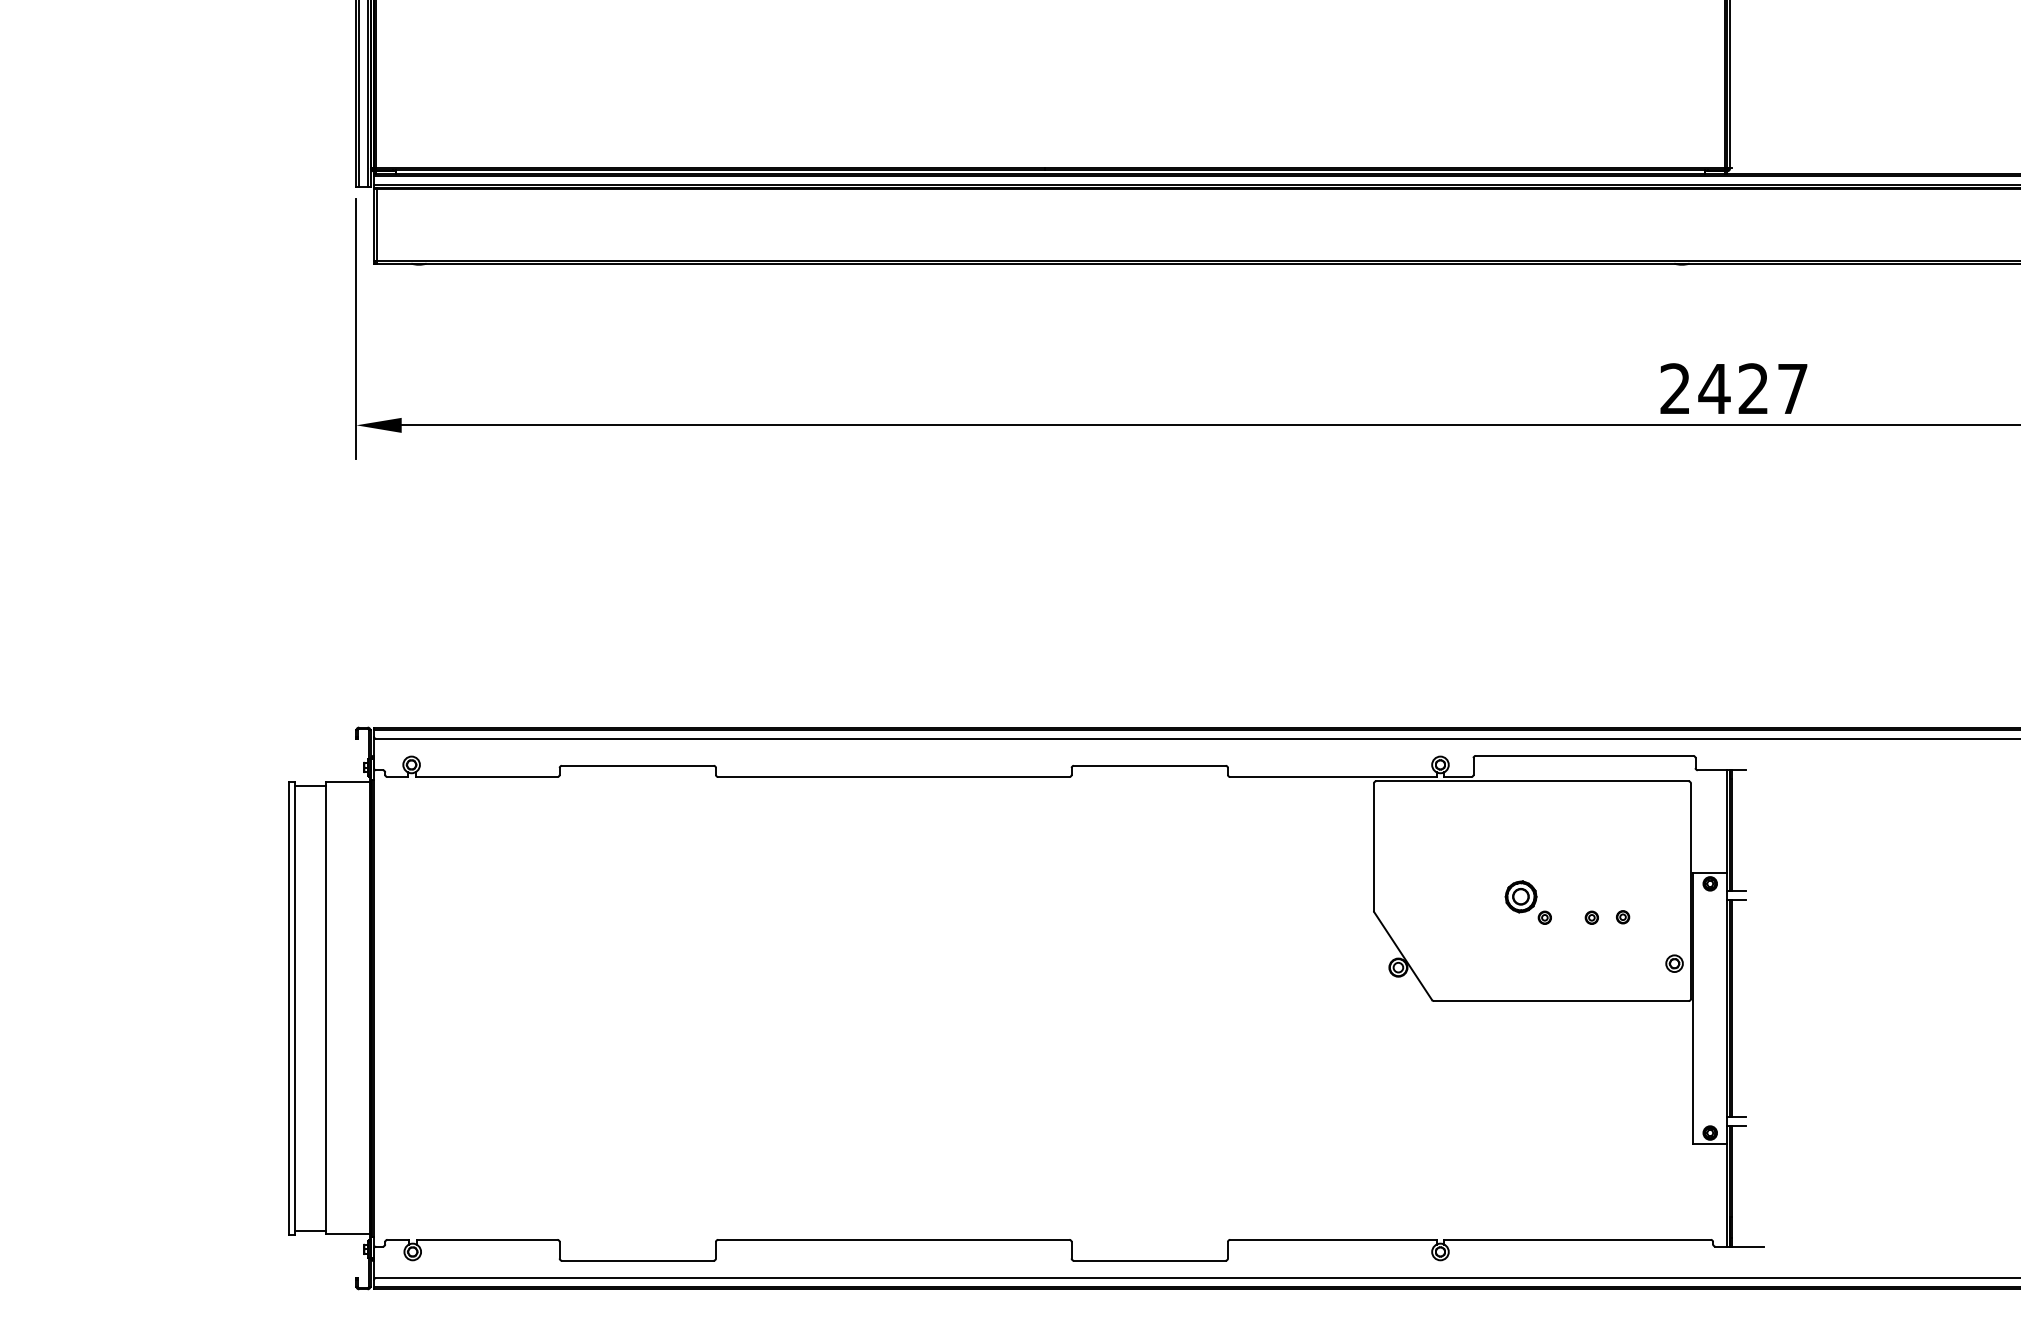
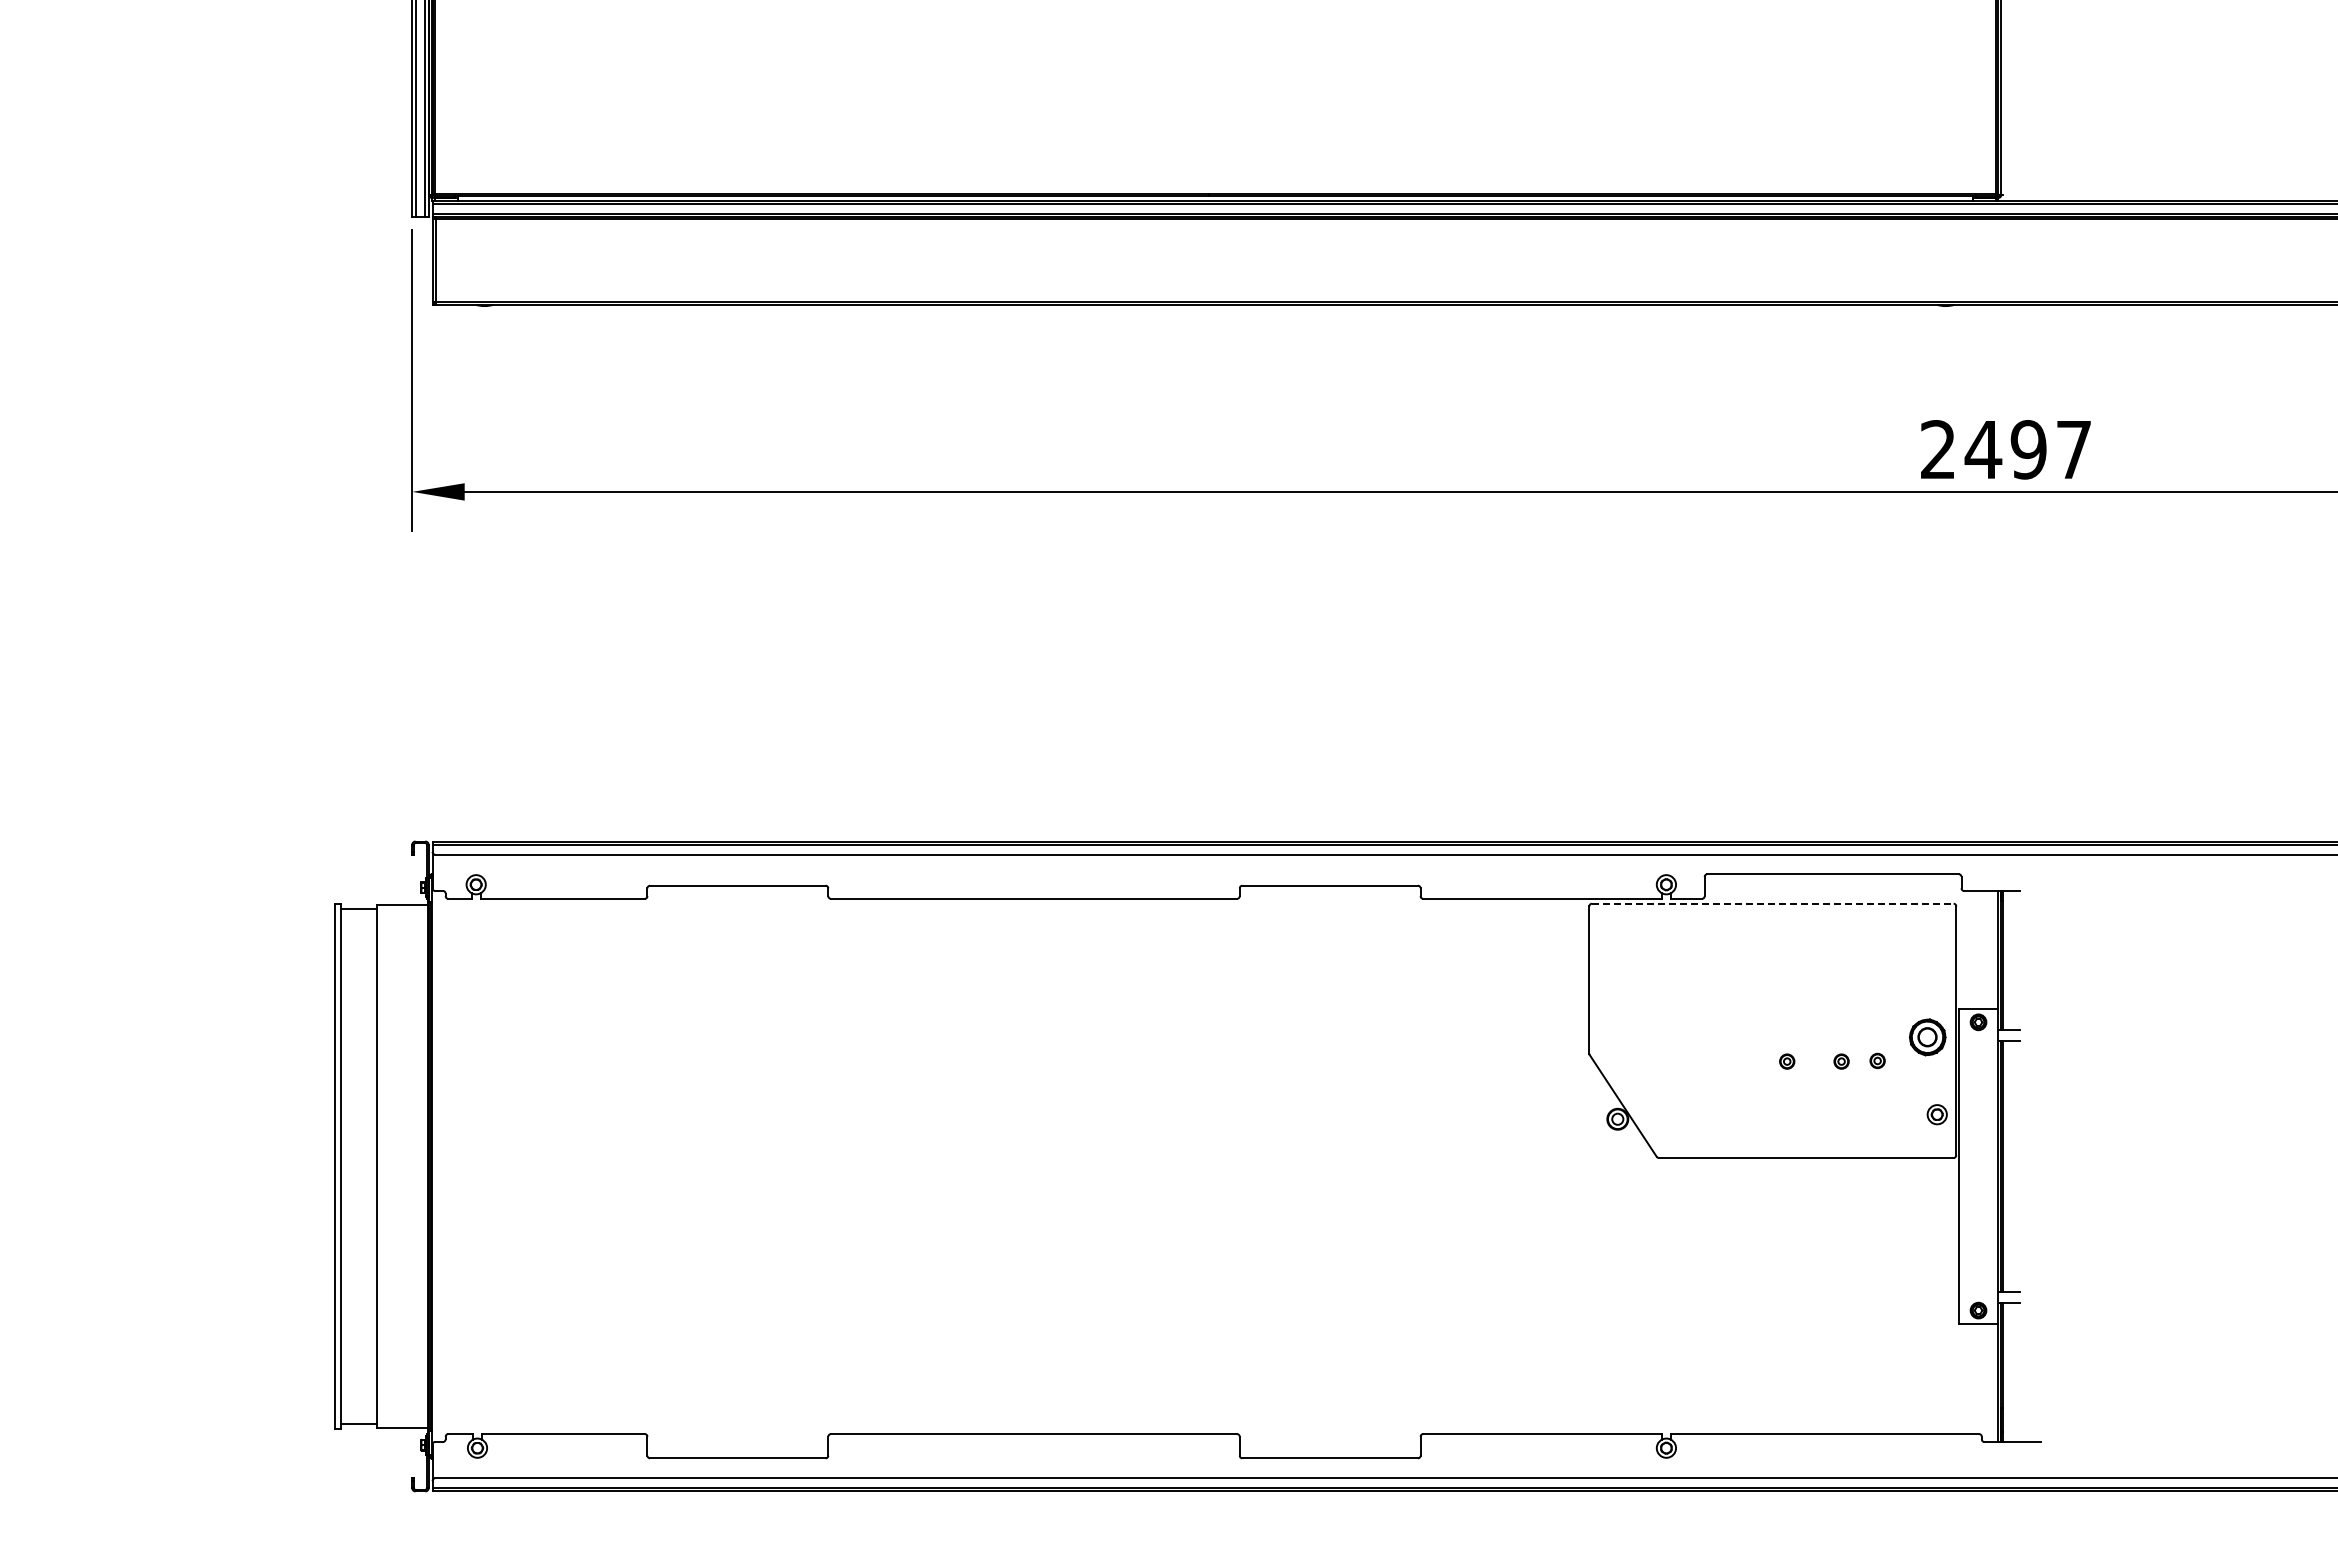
text: (1753, 388) -> (2028, 449), 2427 -> 2497
line: (1532, 781) -> (1772, 903), solid -> dashed
part: (1520, 896) -> (1927, 1037), moved

